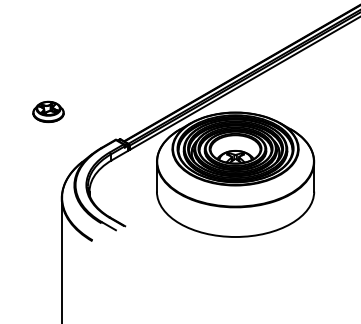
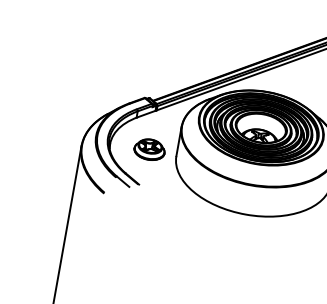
part: (48, 111) -> (149, 149), moved

